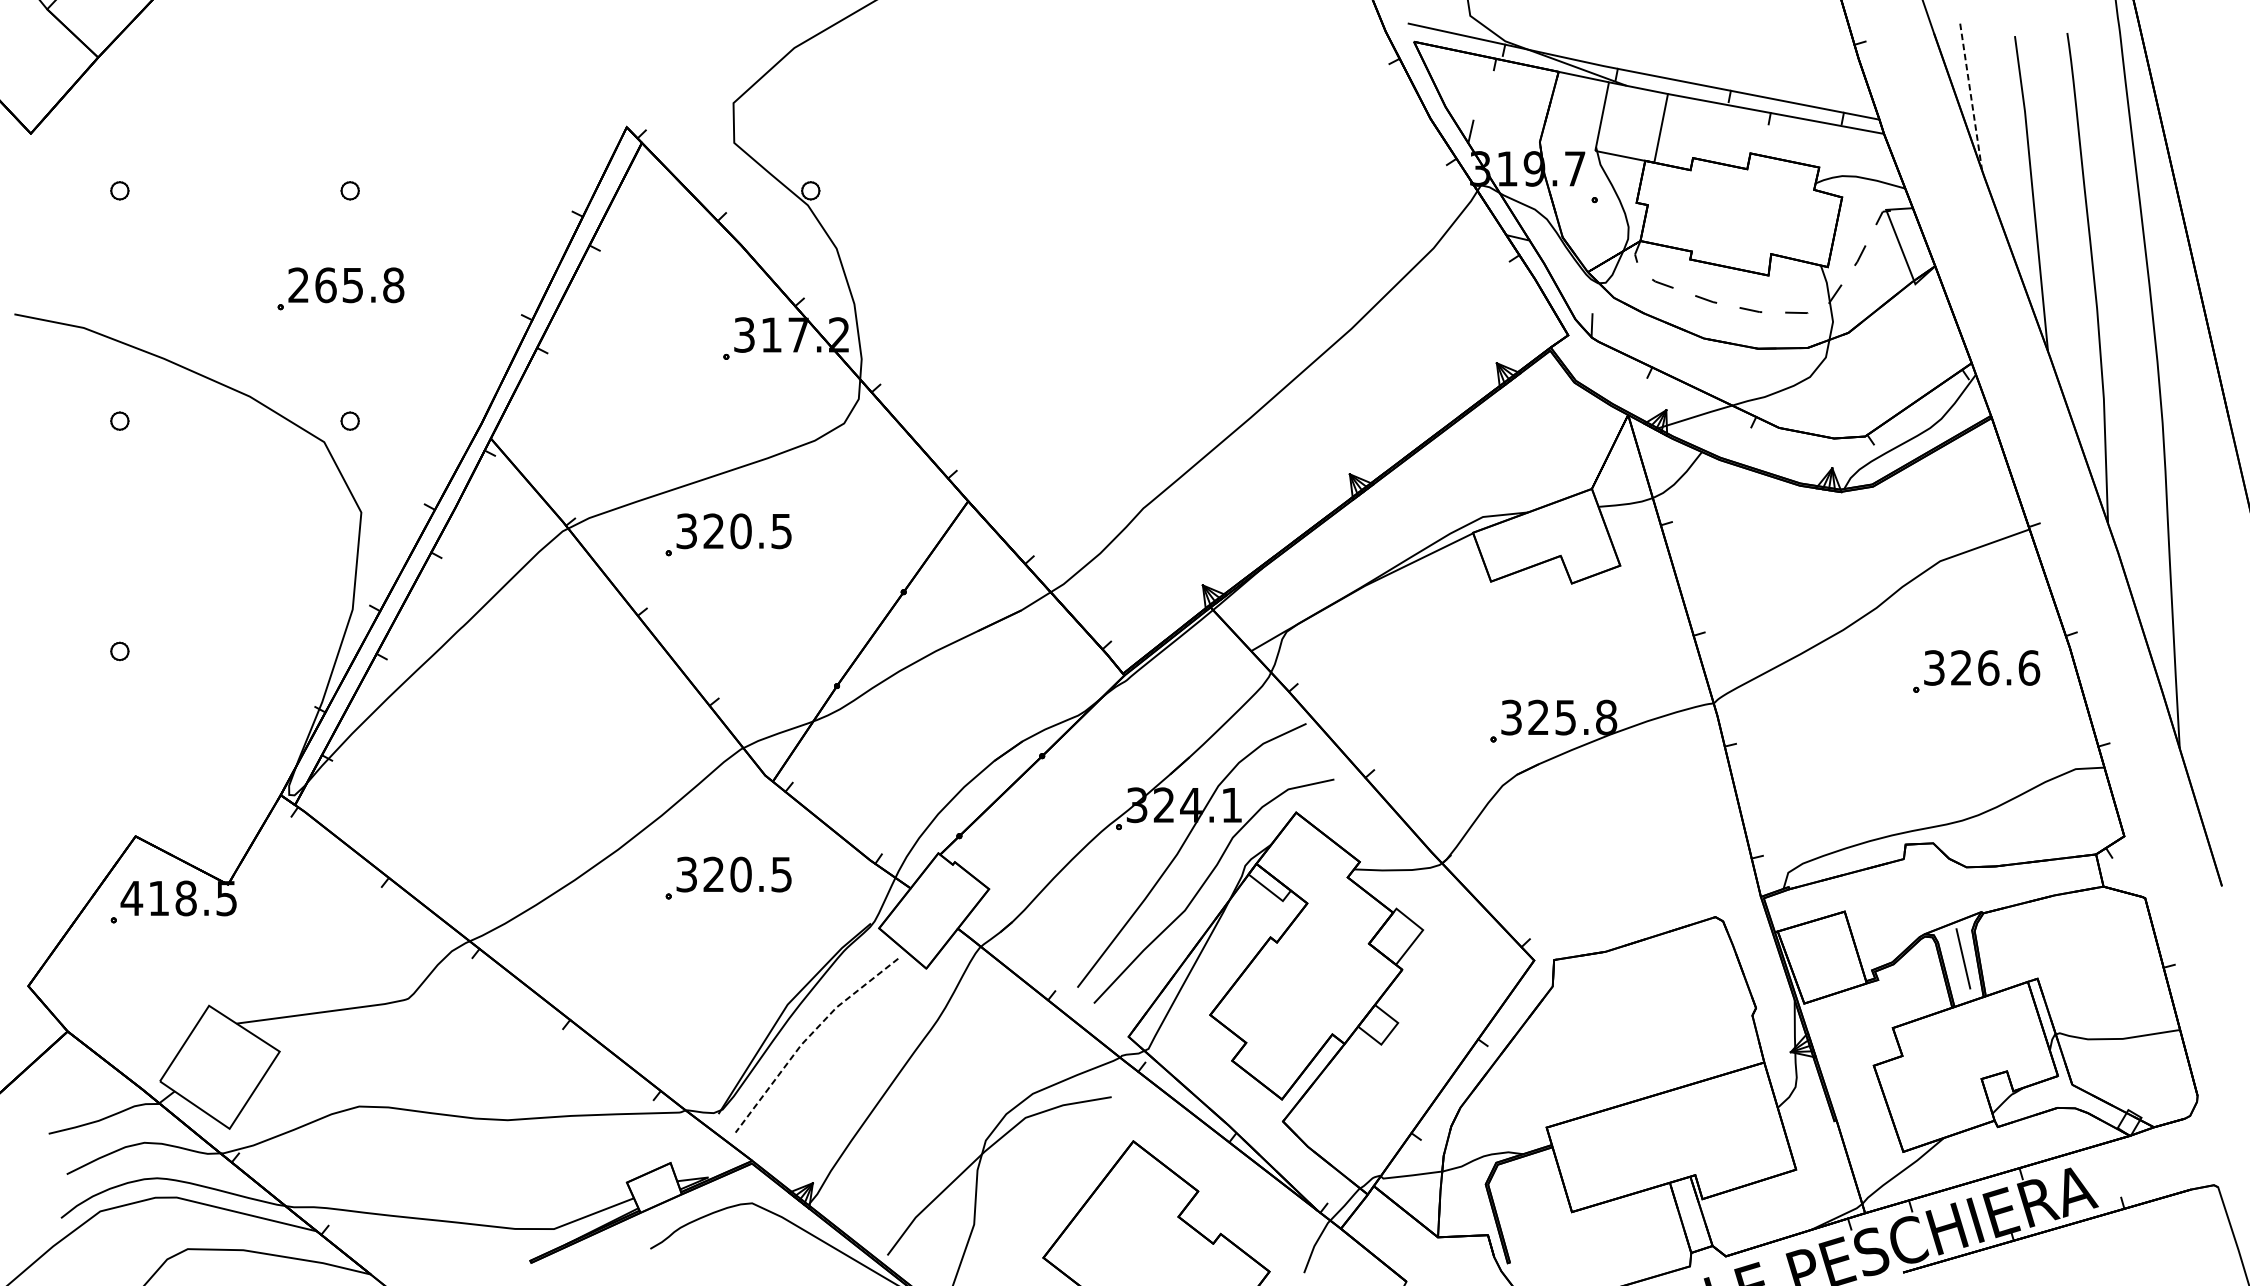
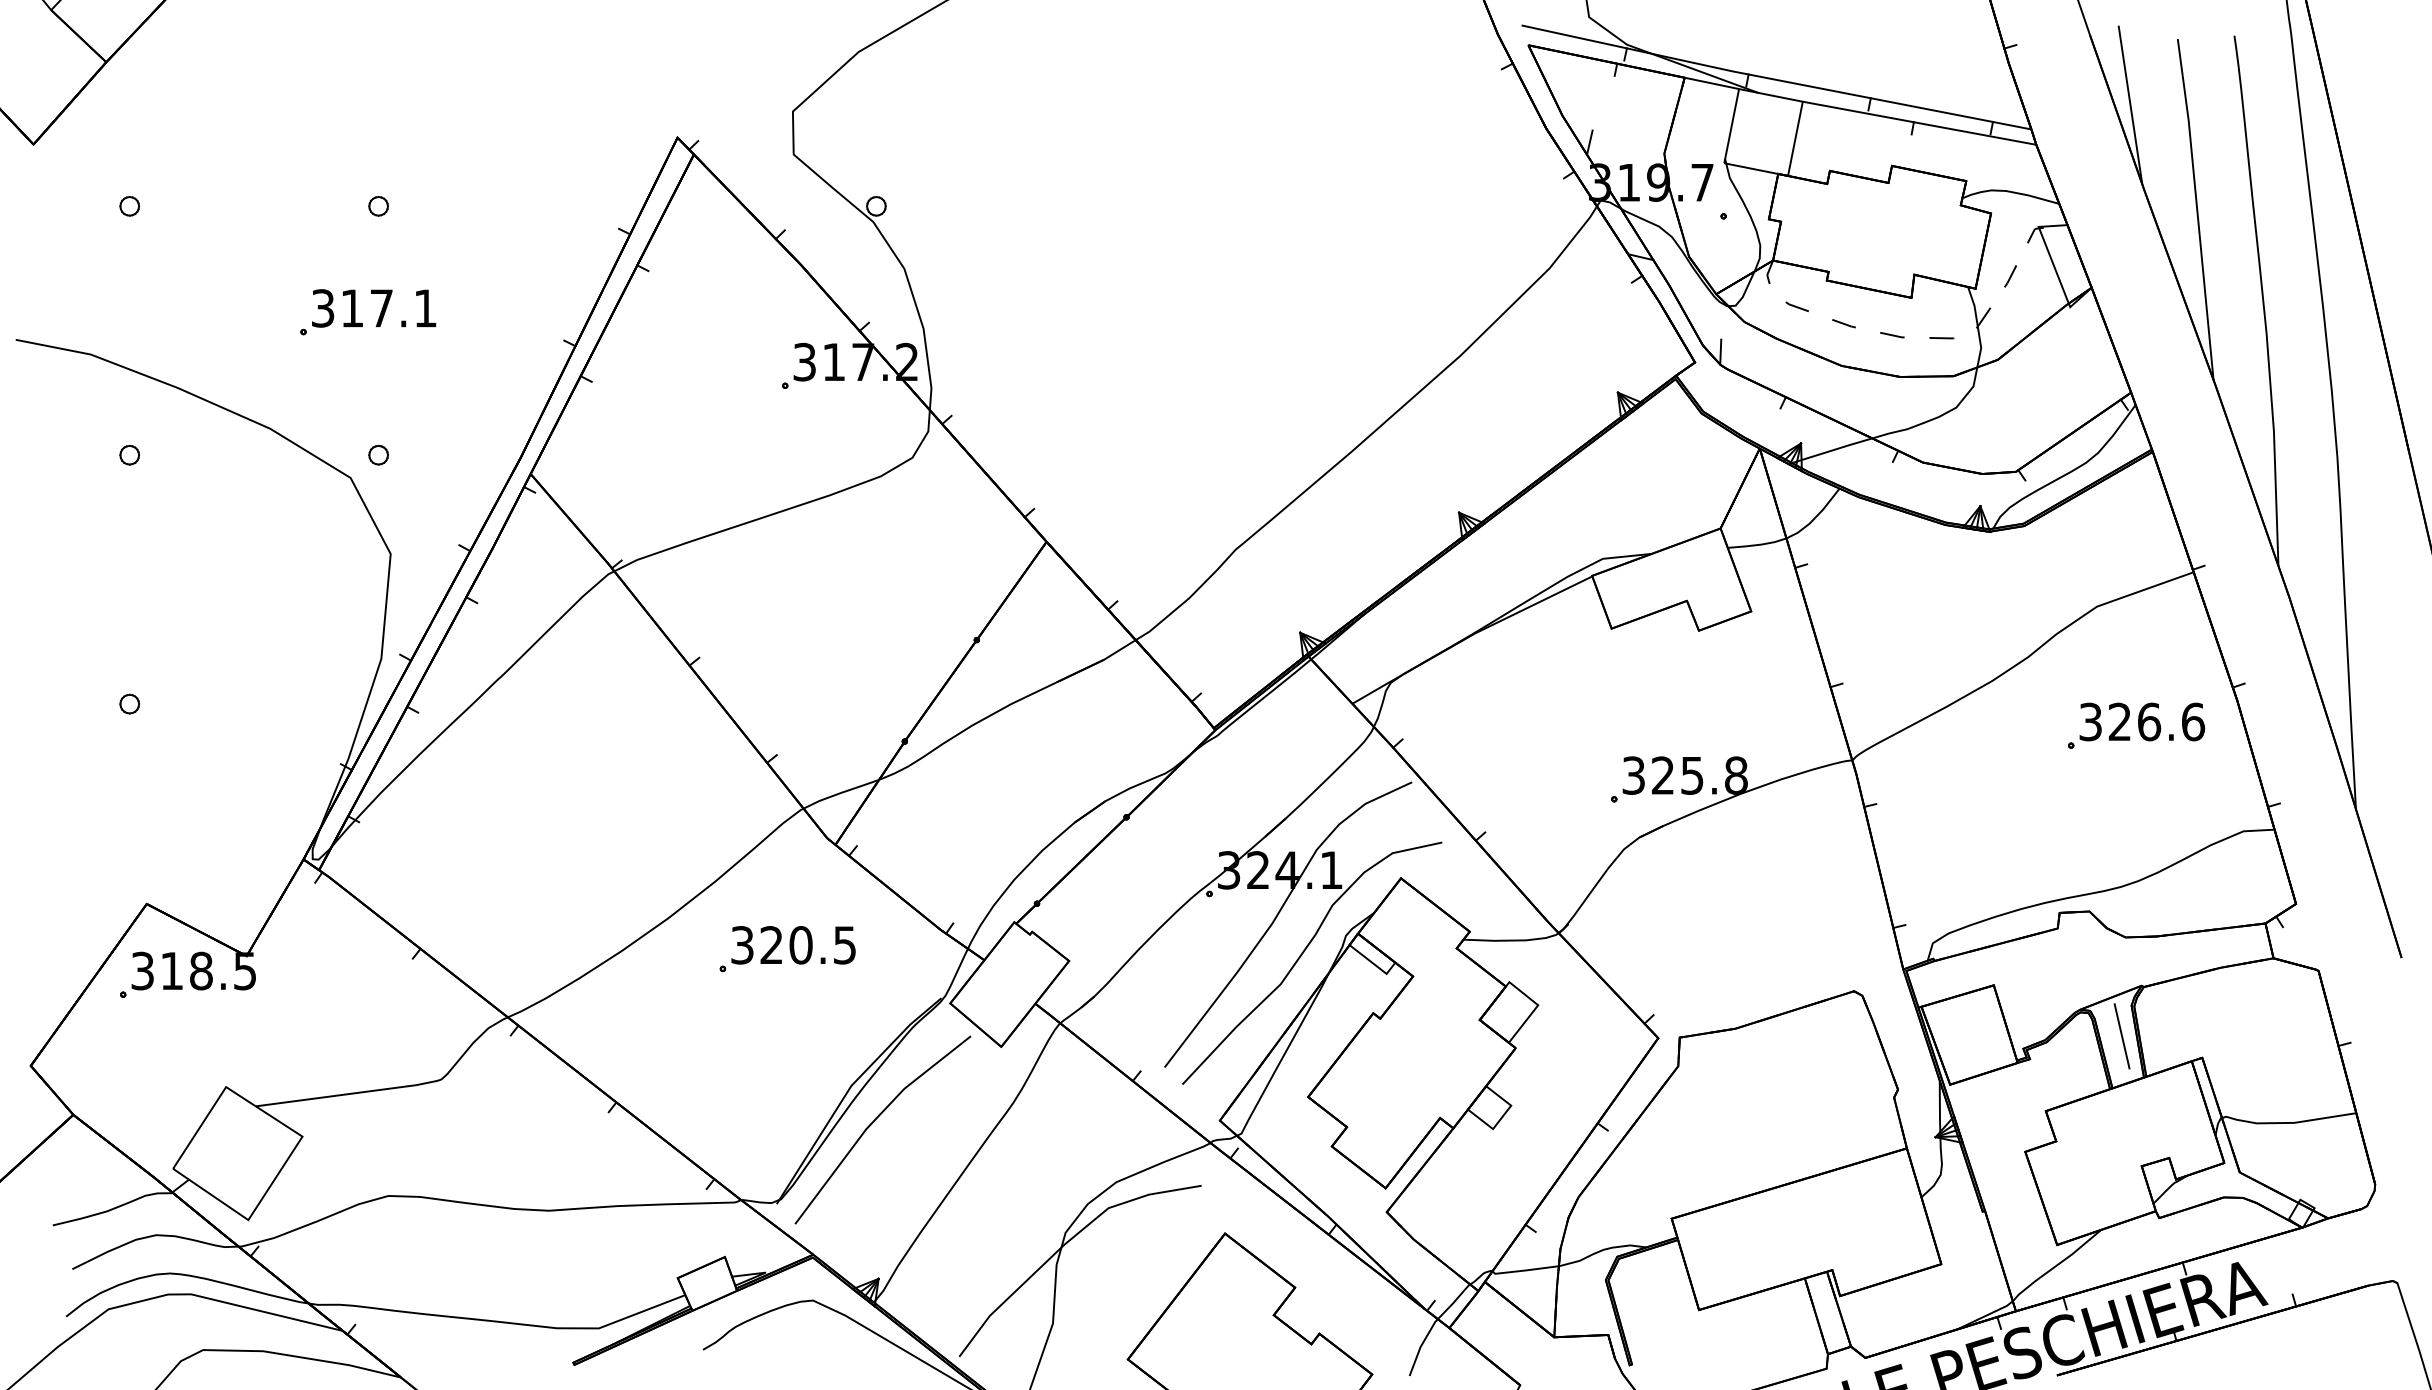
line: (1971, 97) -> (2130, 105), dashed -> solid
text: (346, 285) -> (374, 308), 265.8 -> 317.1
part: (728, 535) -> (787, 578), removed
text: (131, 897) -> (142, 970), 418.5 -> 318.5
line: (808, 1037) -> (873, 1121), dashed -> solid

